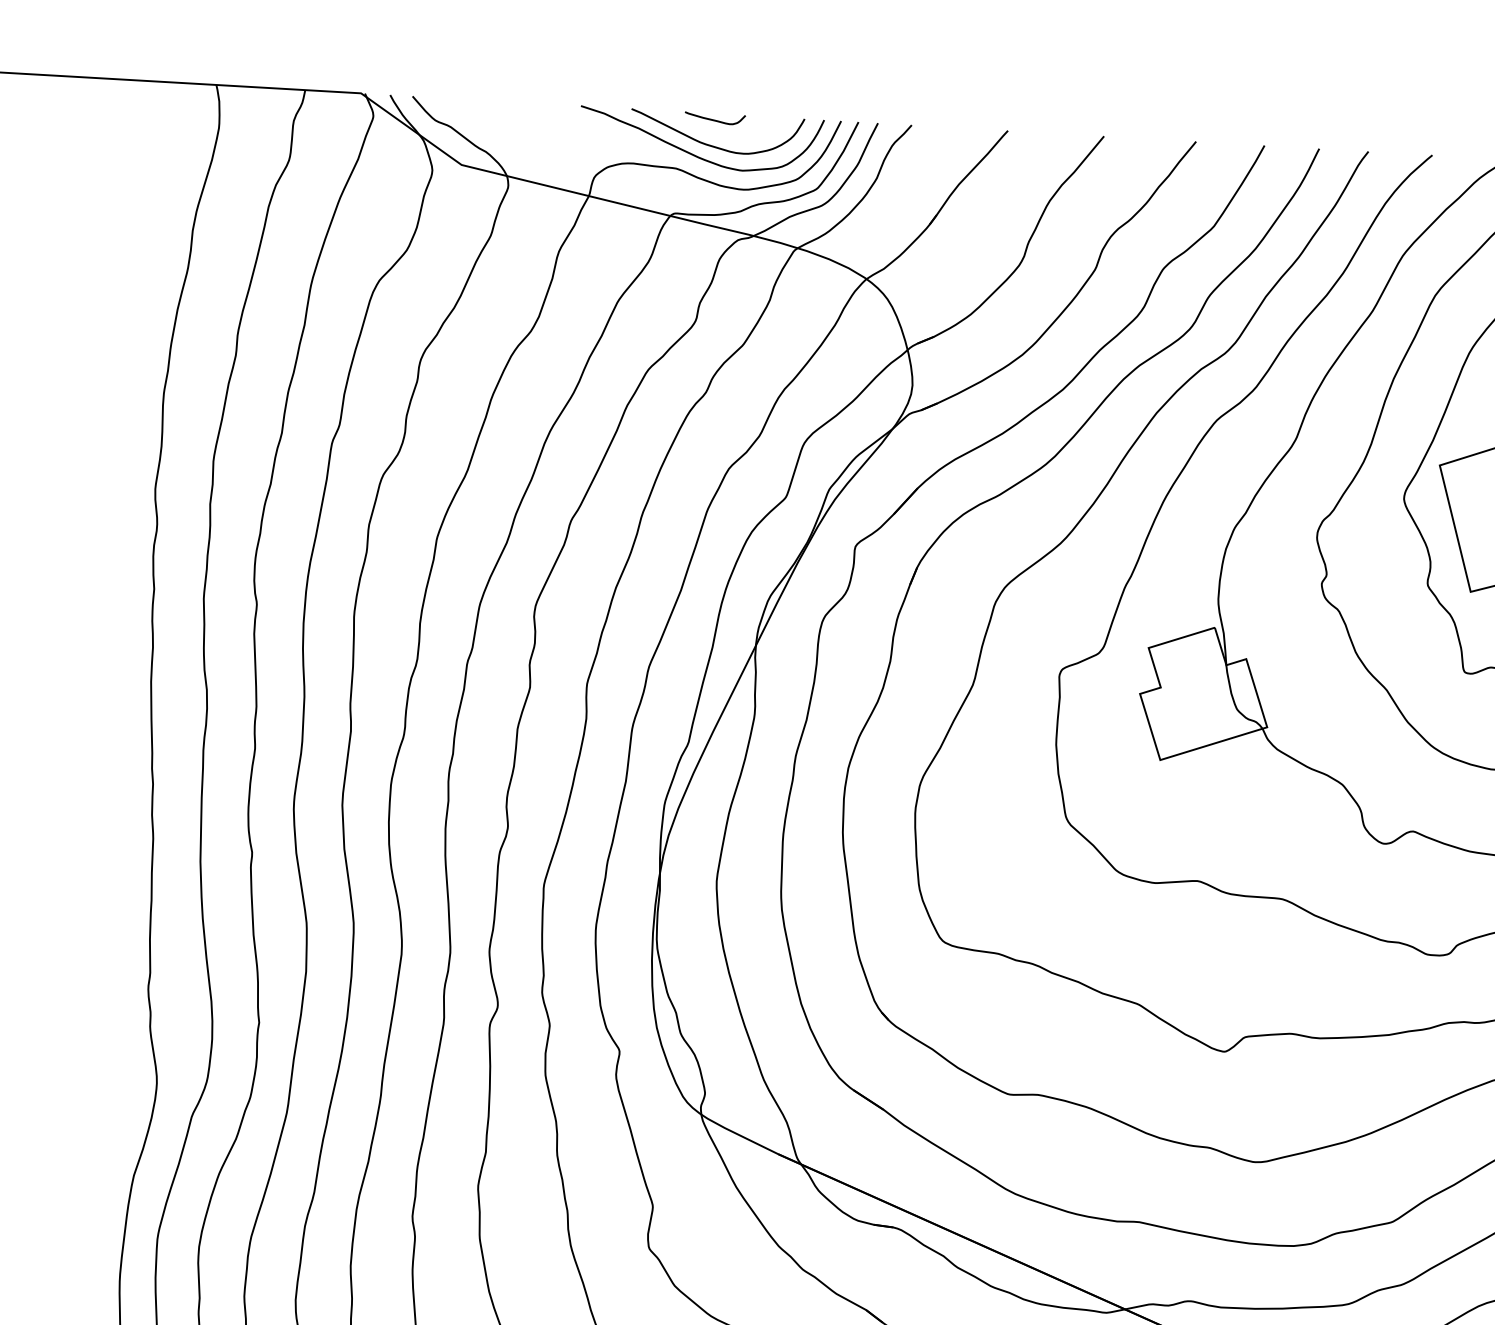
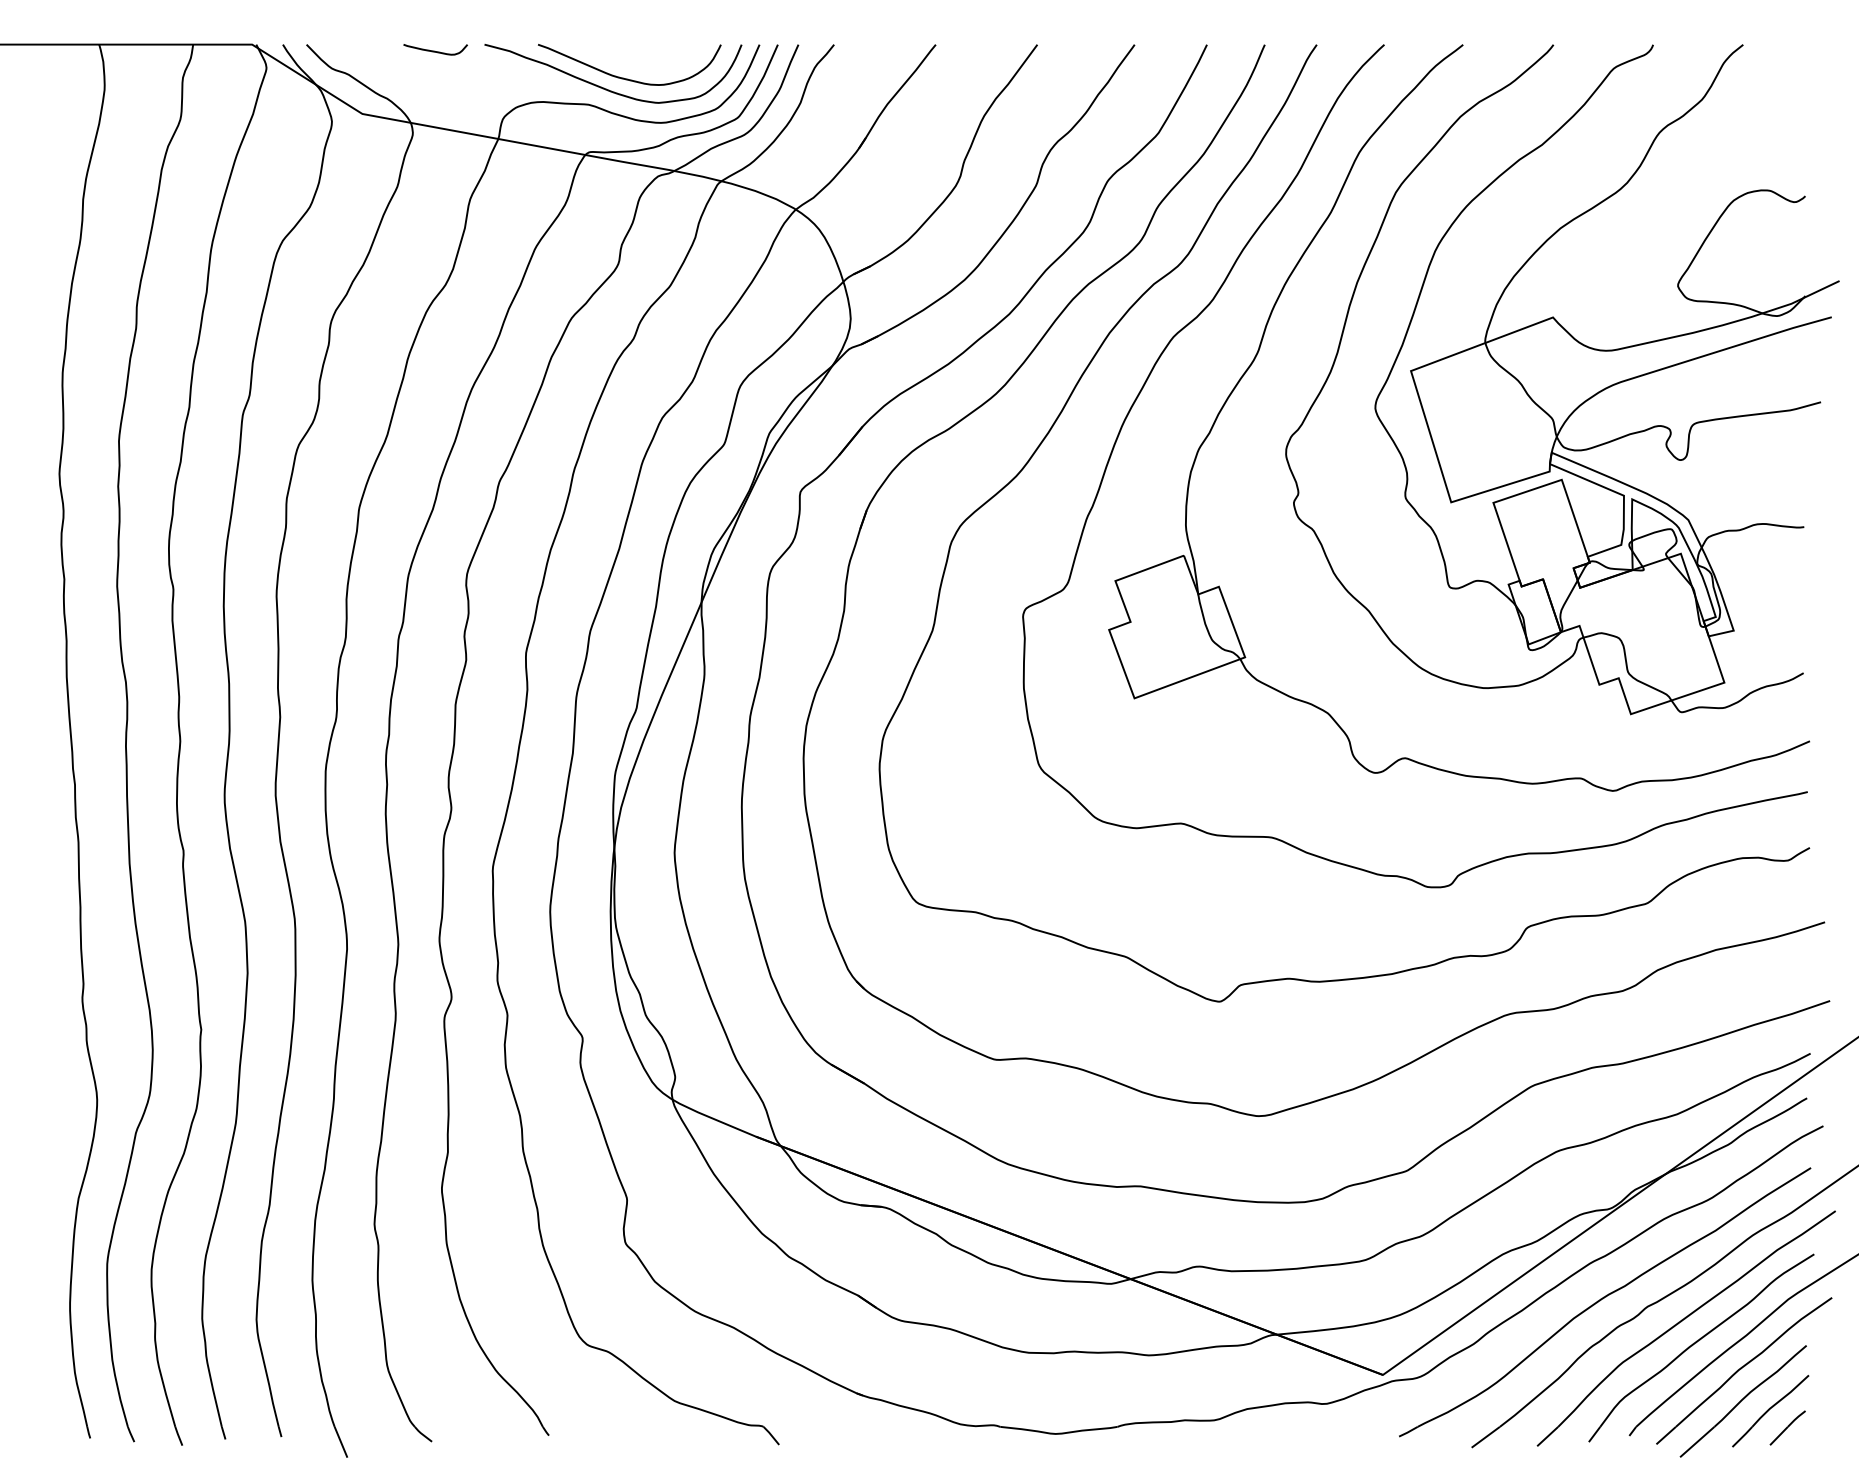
curve: (714, 119) -> (434, 50), moved

